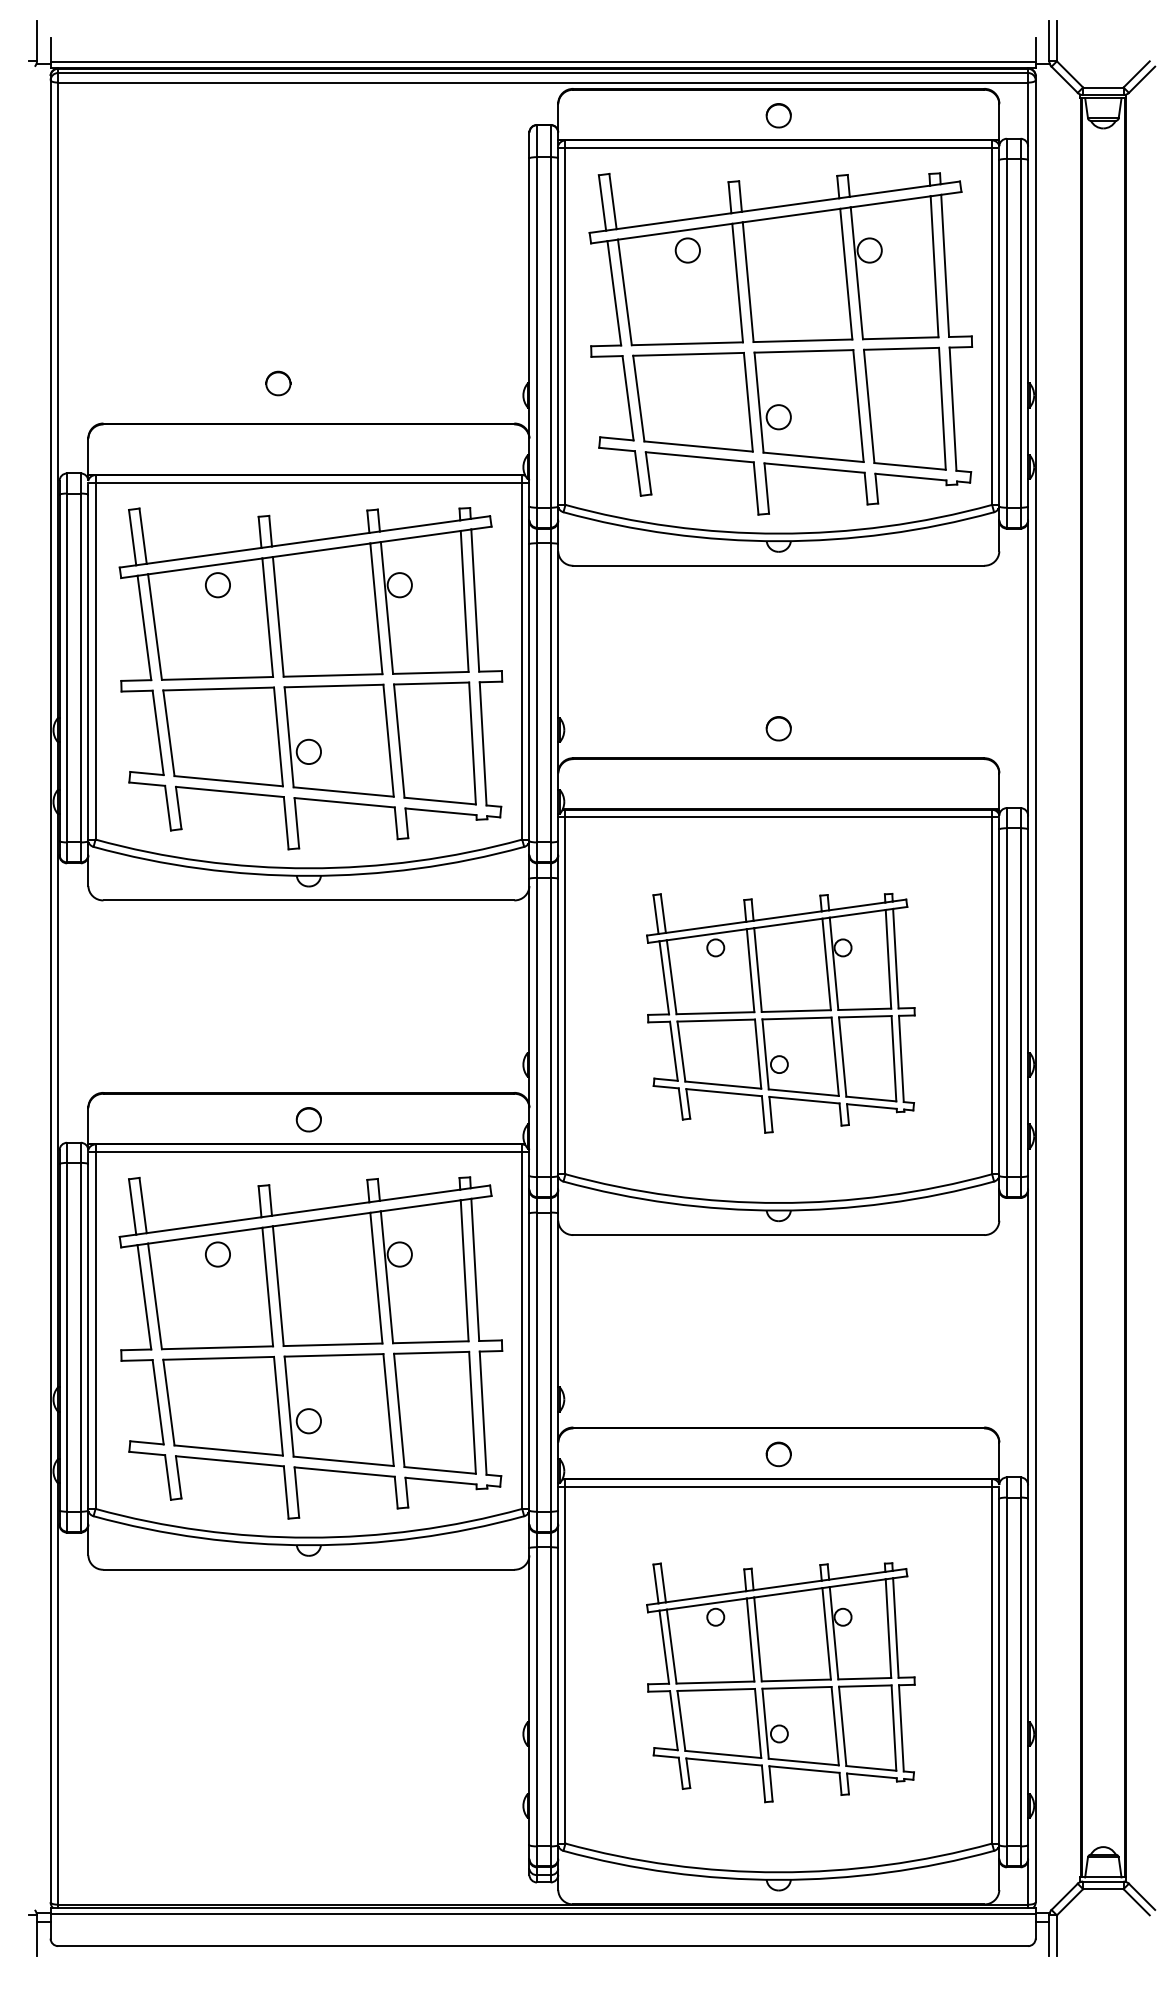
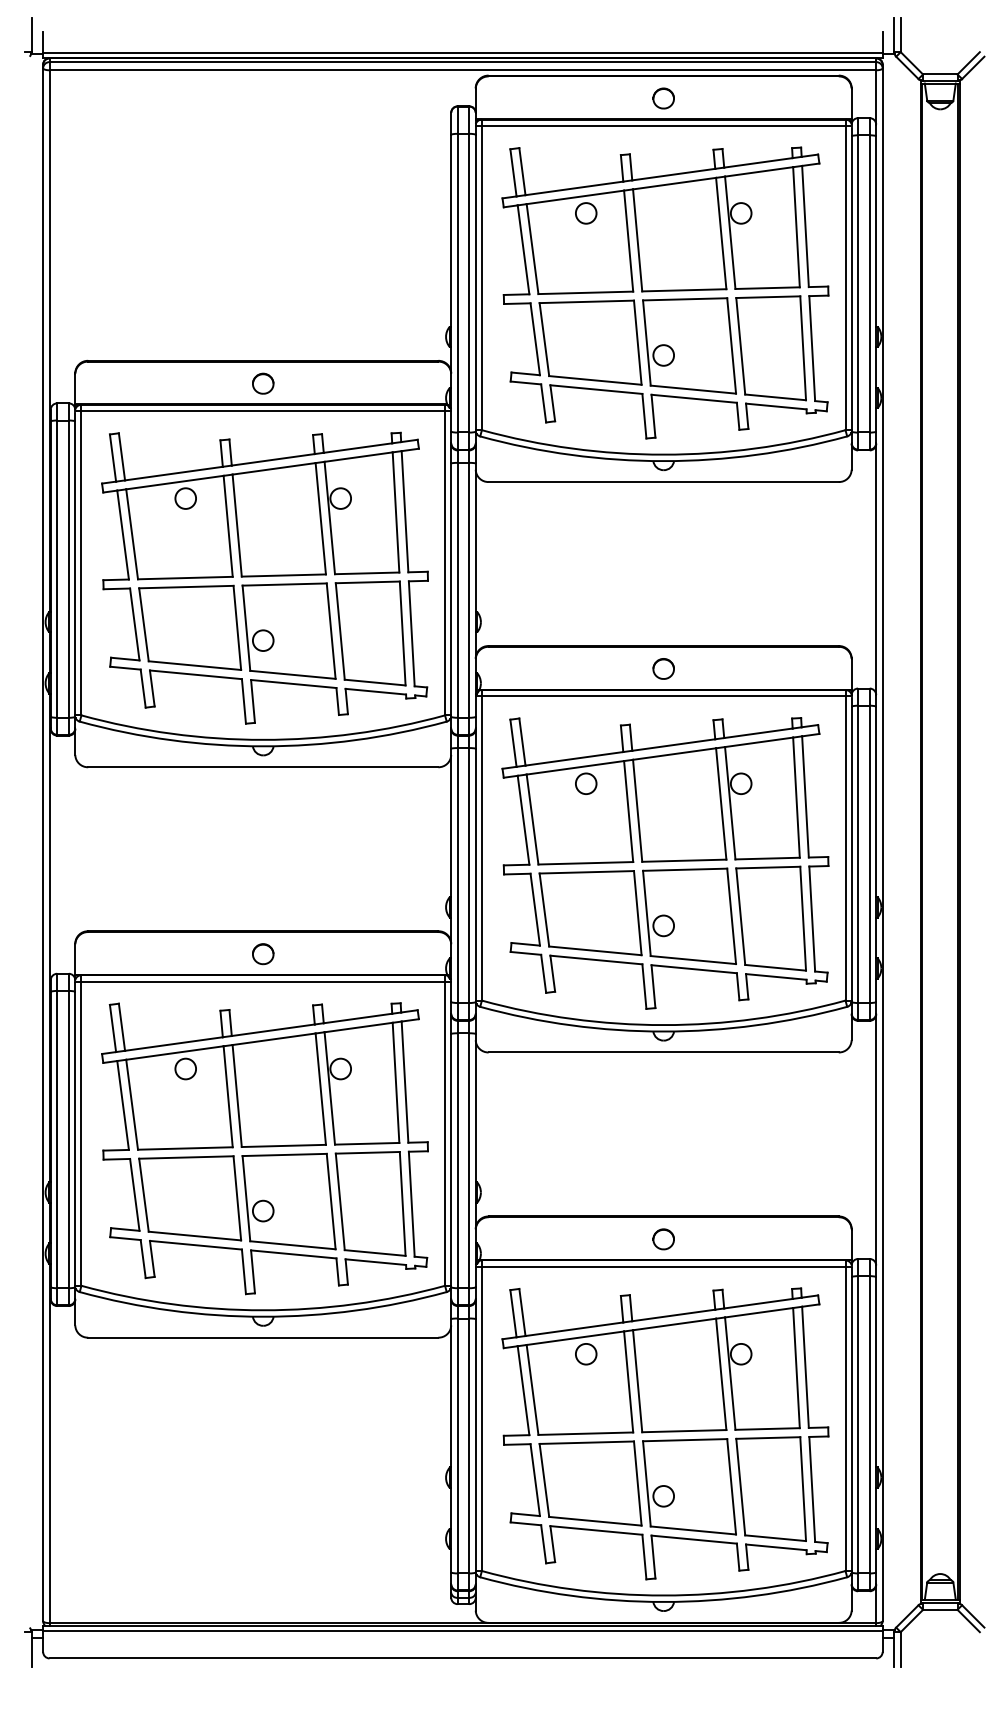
part: (278, 383) -> (263, 383), moved
part: (778, 728) -> (663, 668), moved
part: (780, 1013) -> (665, 863), size x1.43
part: (780, 1682) -> (665, 1433), size x1.43

